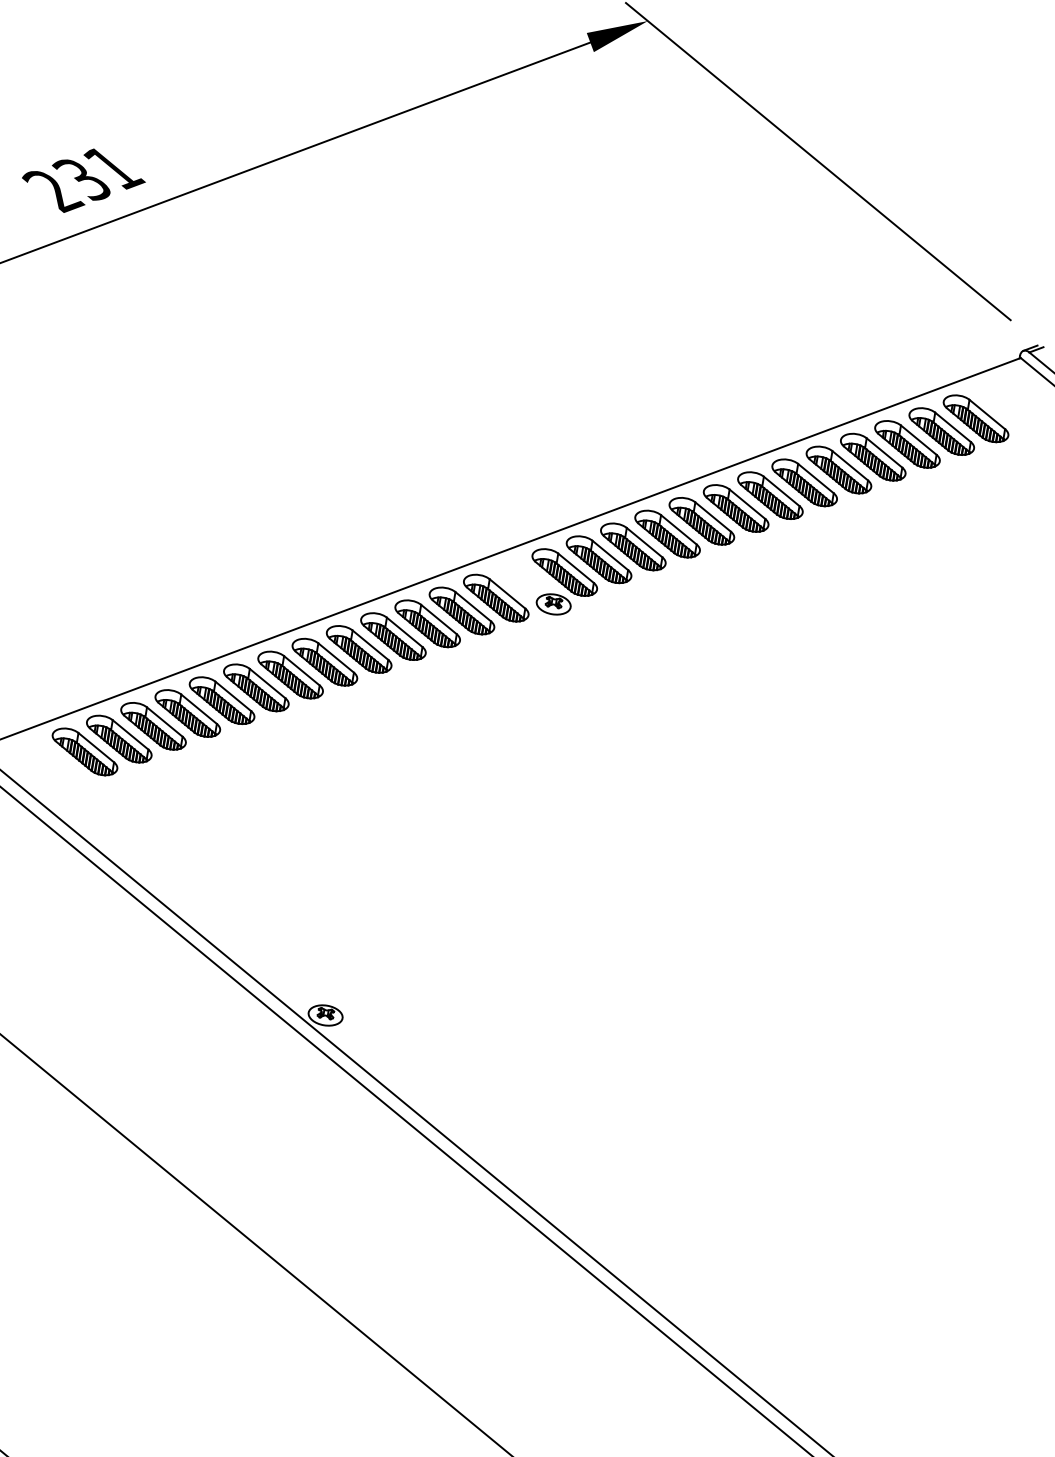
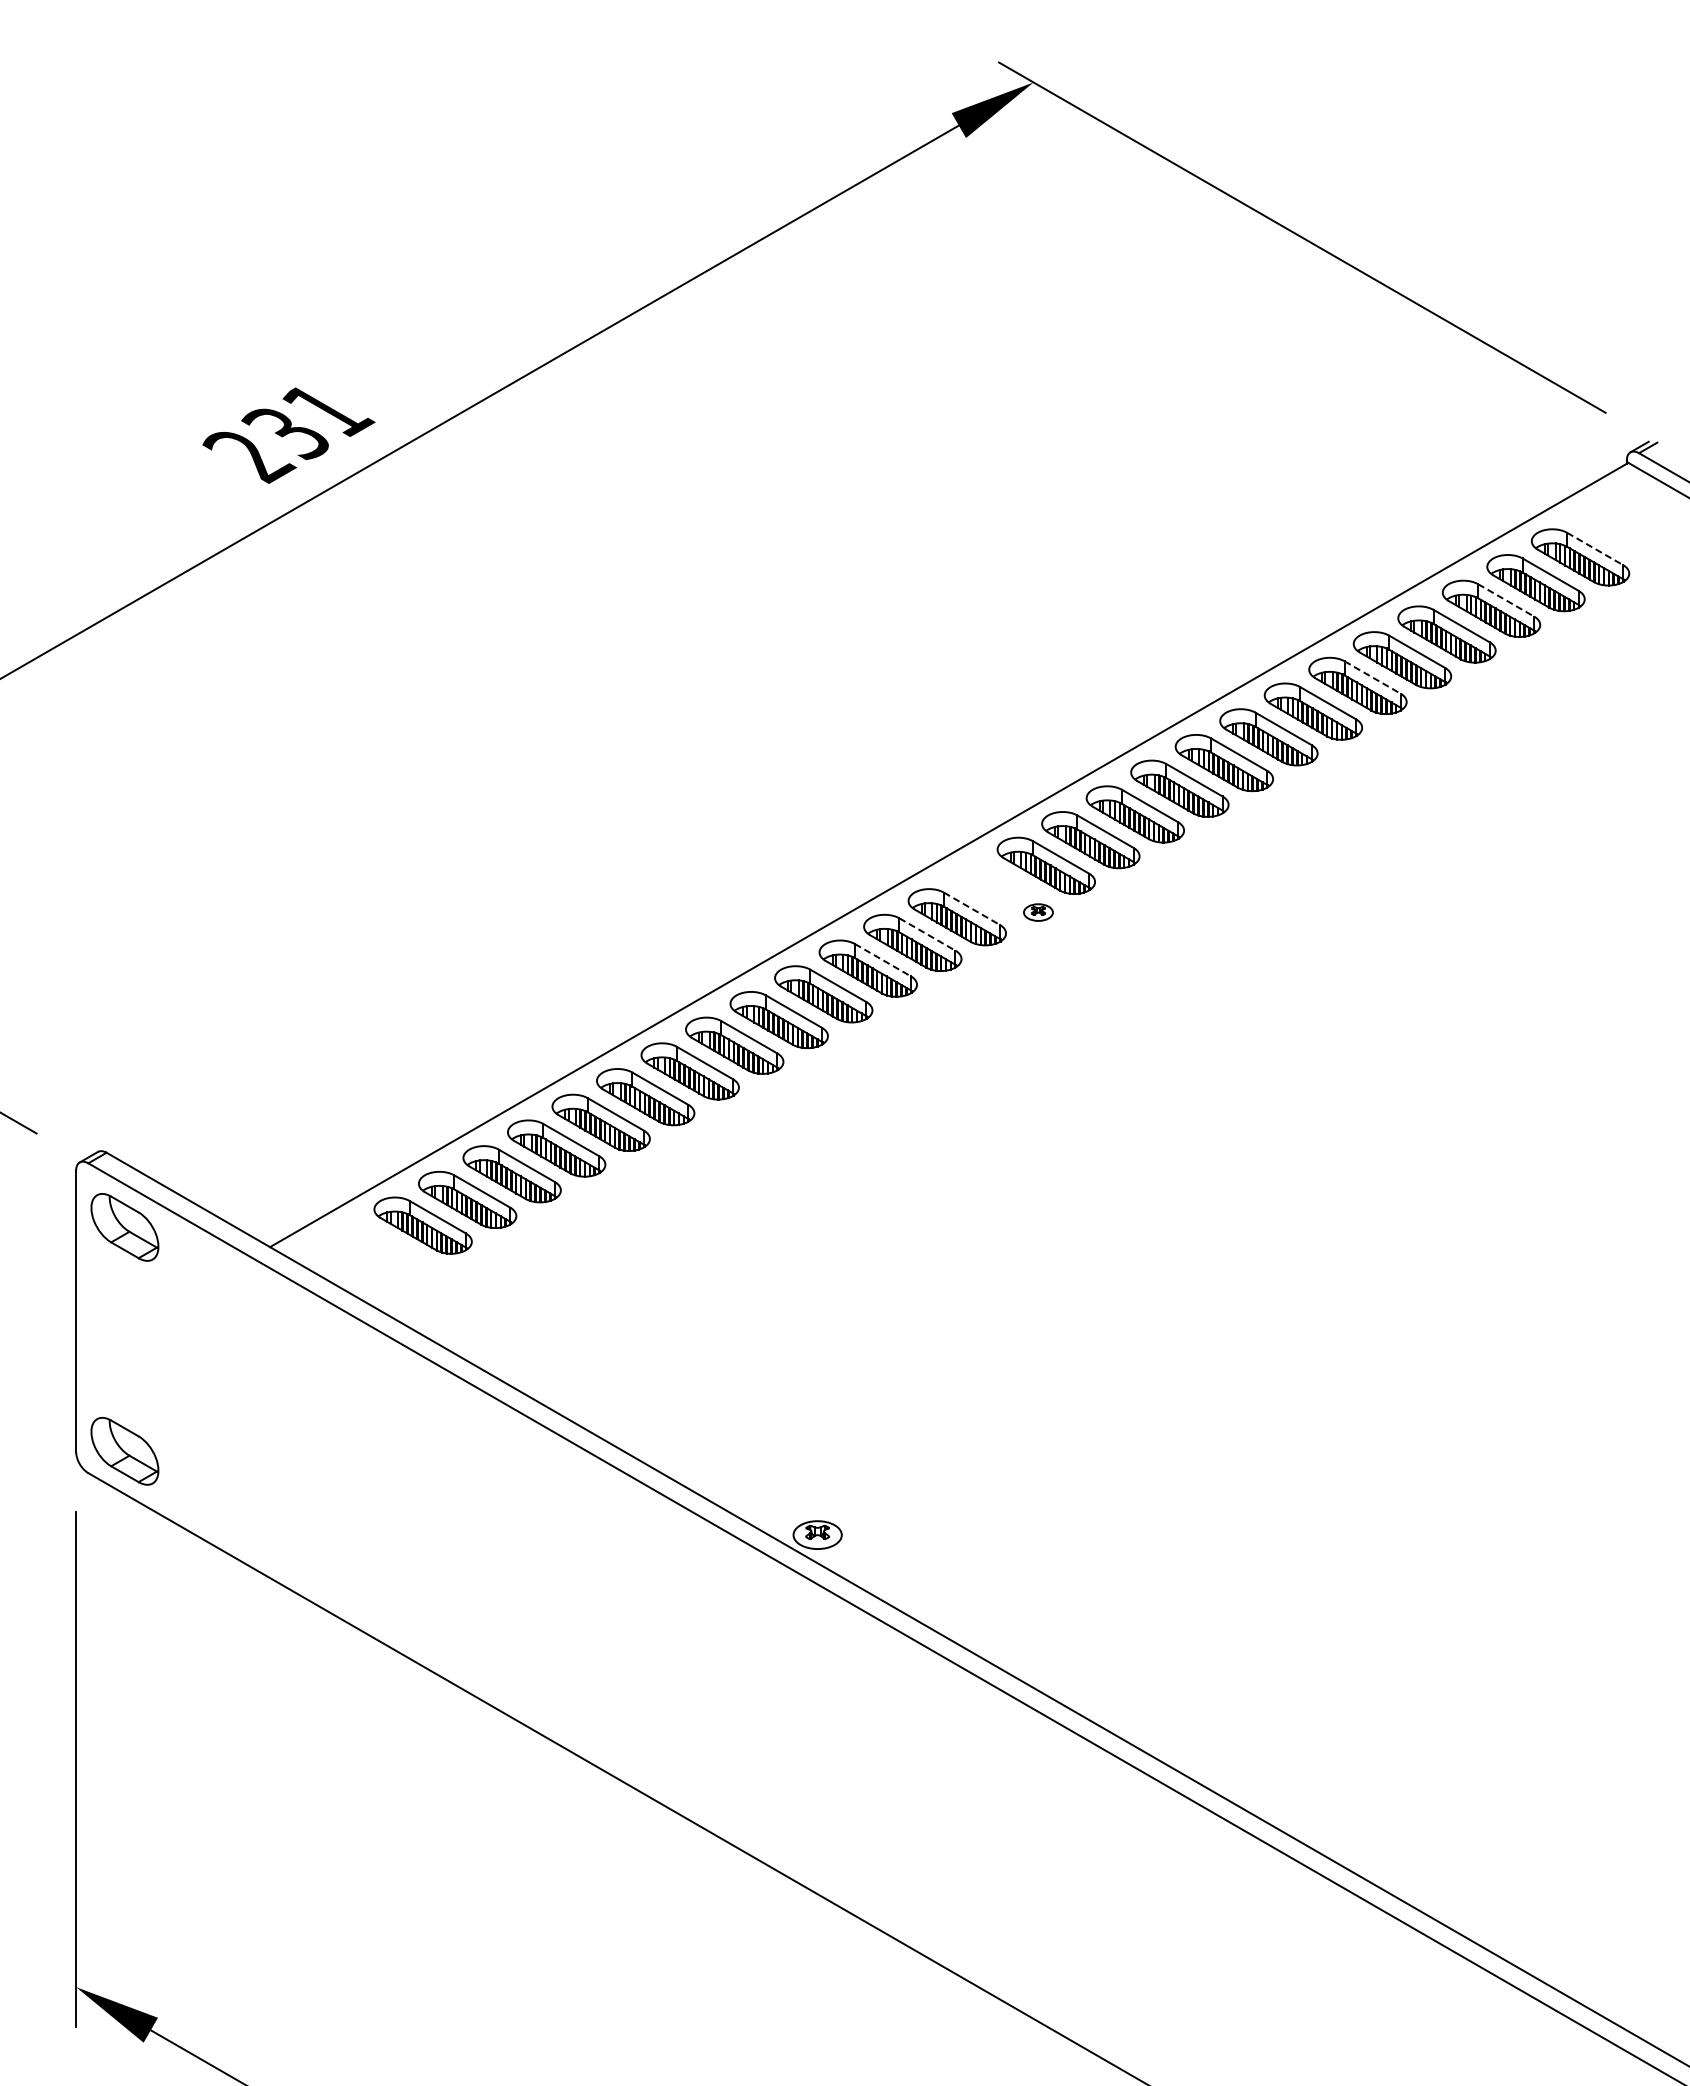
line: (987, 414) -> (1595, 549), solid -> dashed
line: (919, 440) -> (1506, 600), solid -> dashed
line: (816, 478) -> (1373, 677), solid -> dashed
line: (507, 594) -> (972, 909), solid -> dashed
part: (553, 604) -> (1038, 912), size x0.6
line: (473, 606) -> (927, 934), solid -> dashed
line: (439, 619) -> (883, 960), solid -> dashed

